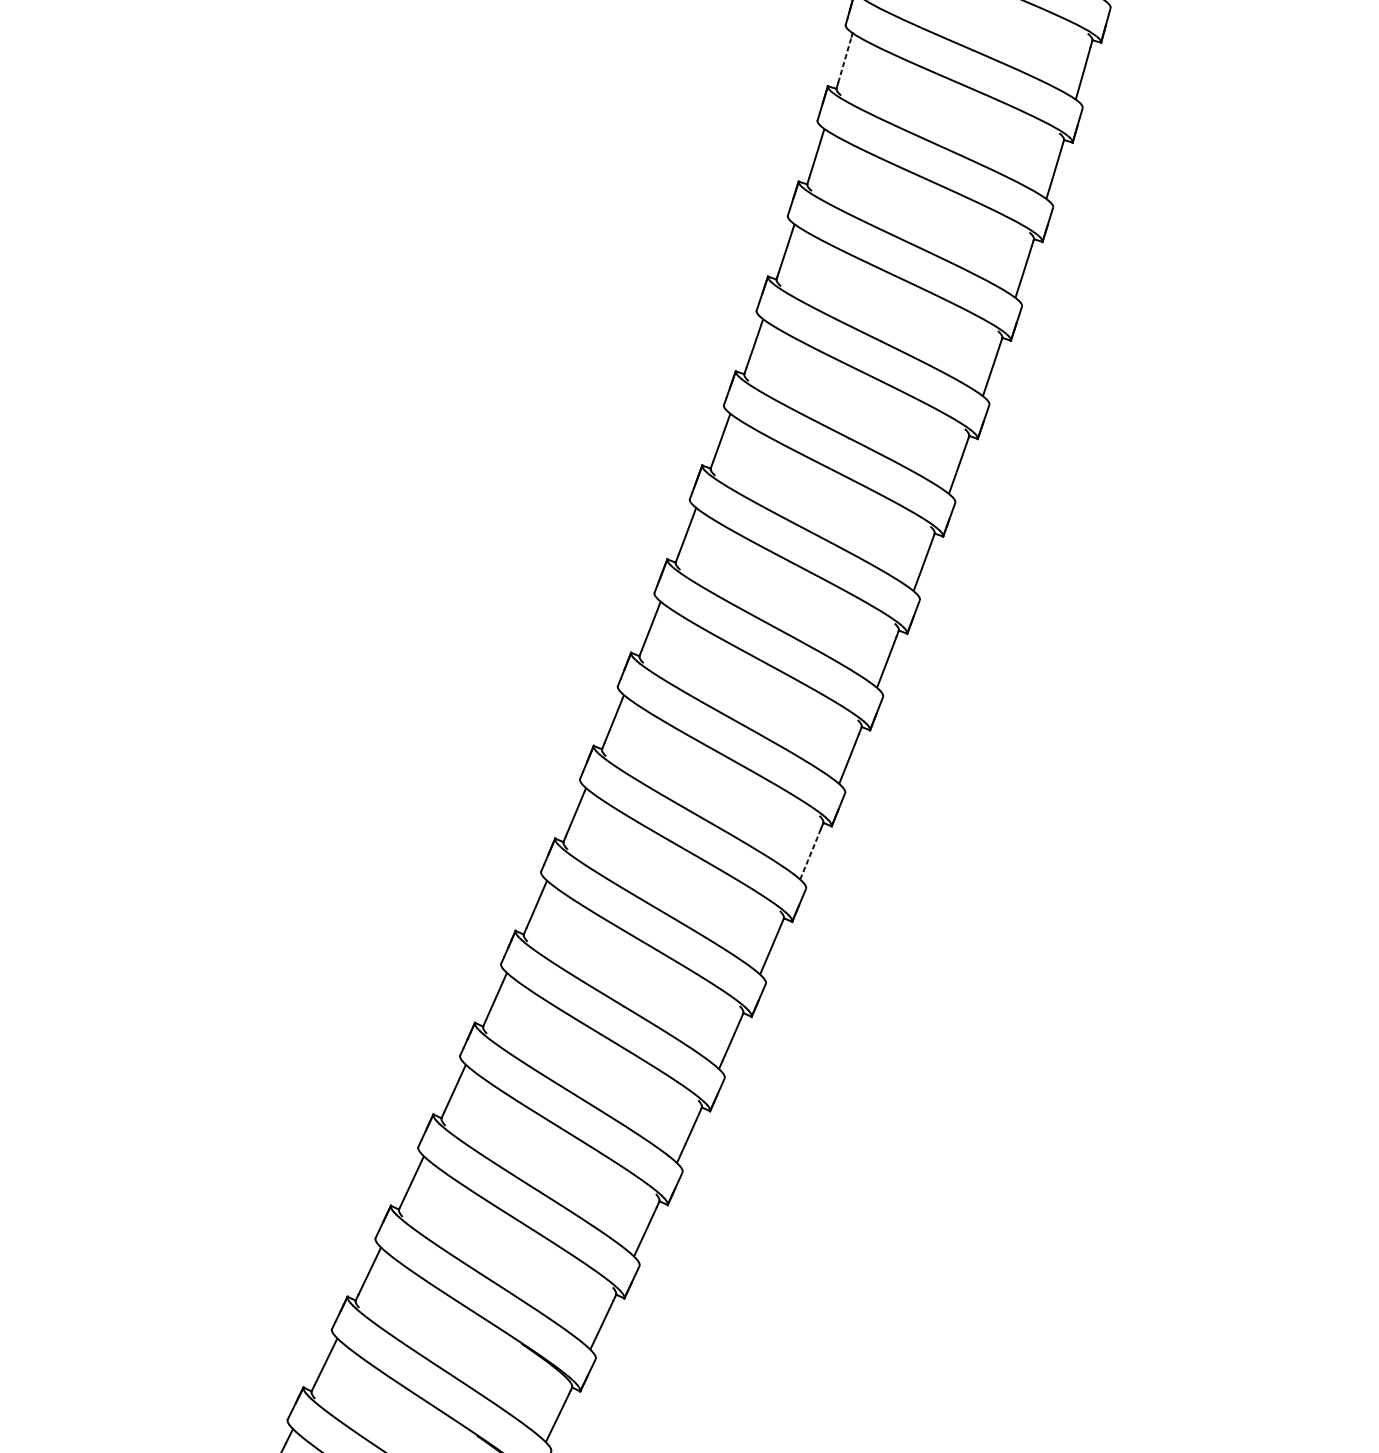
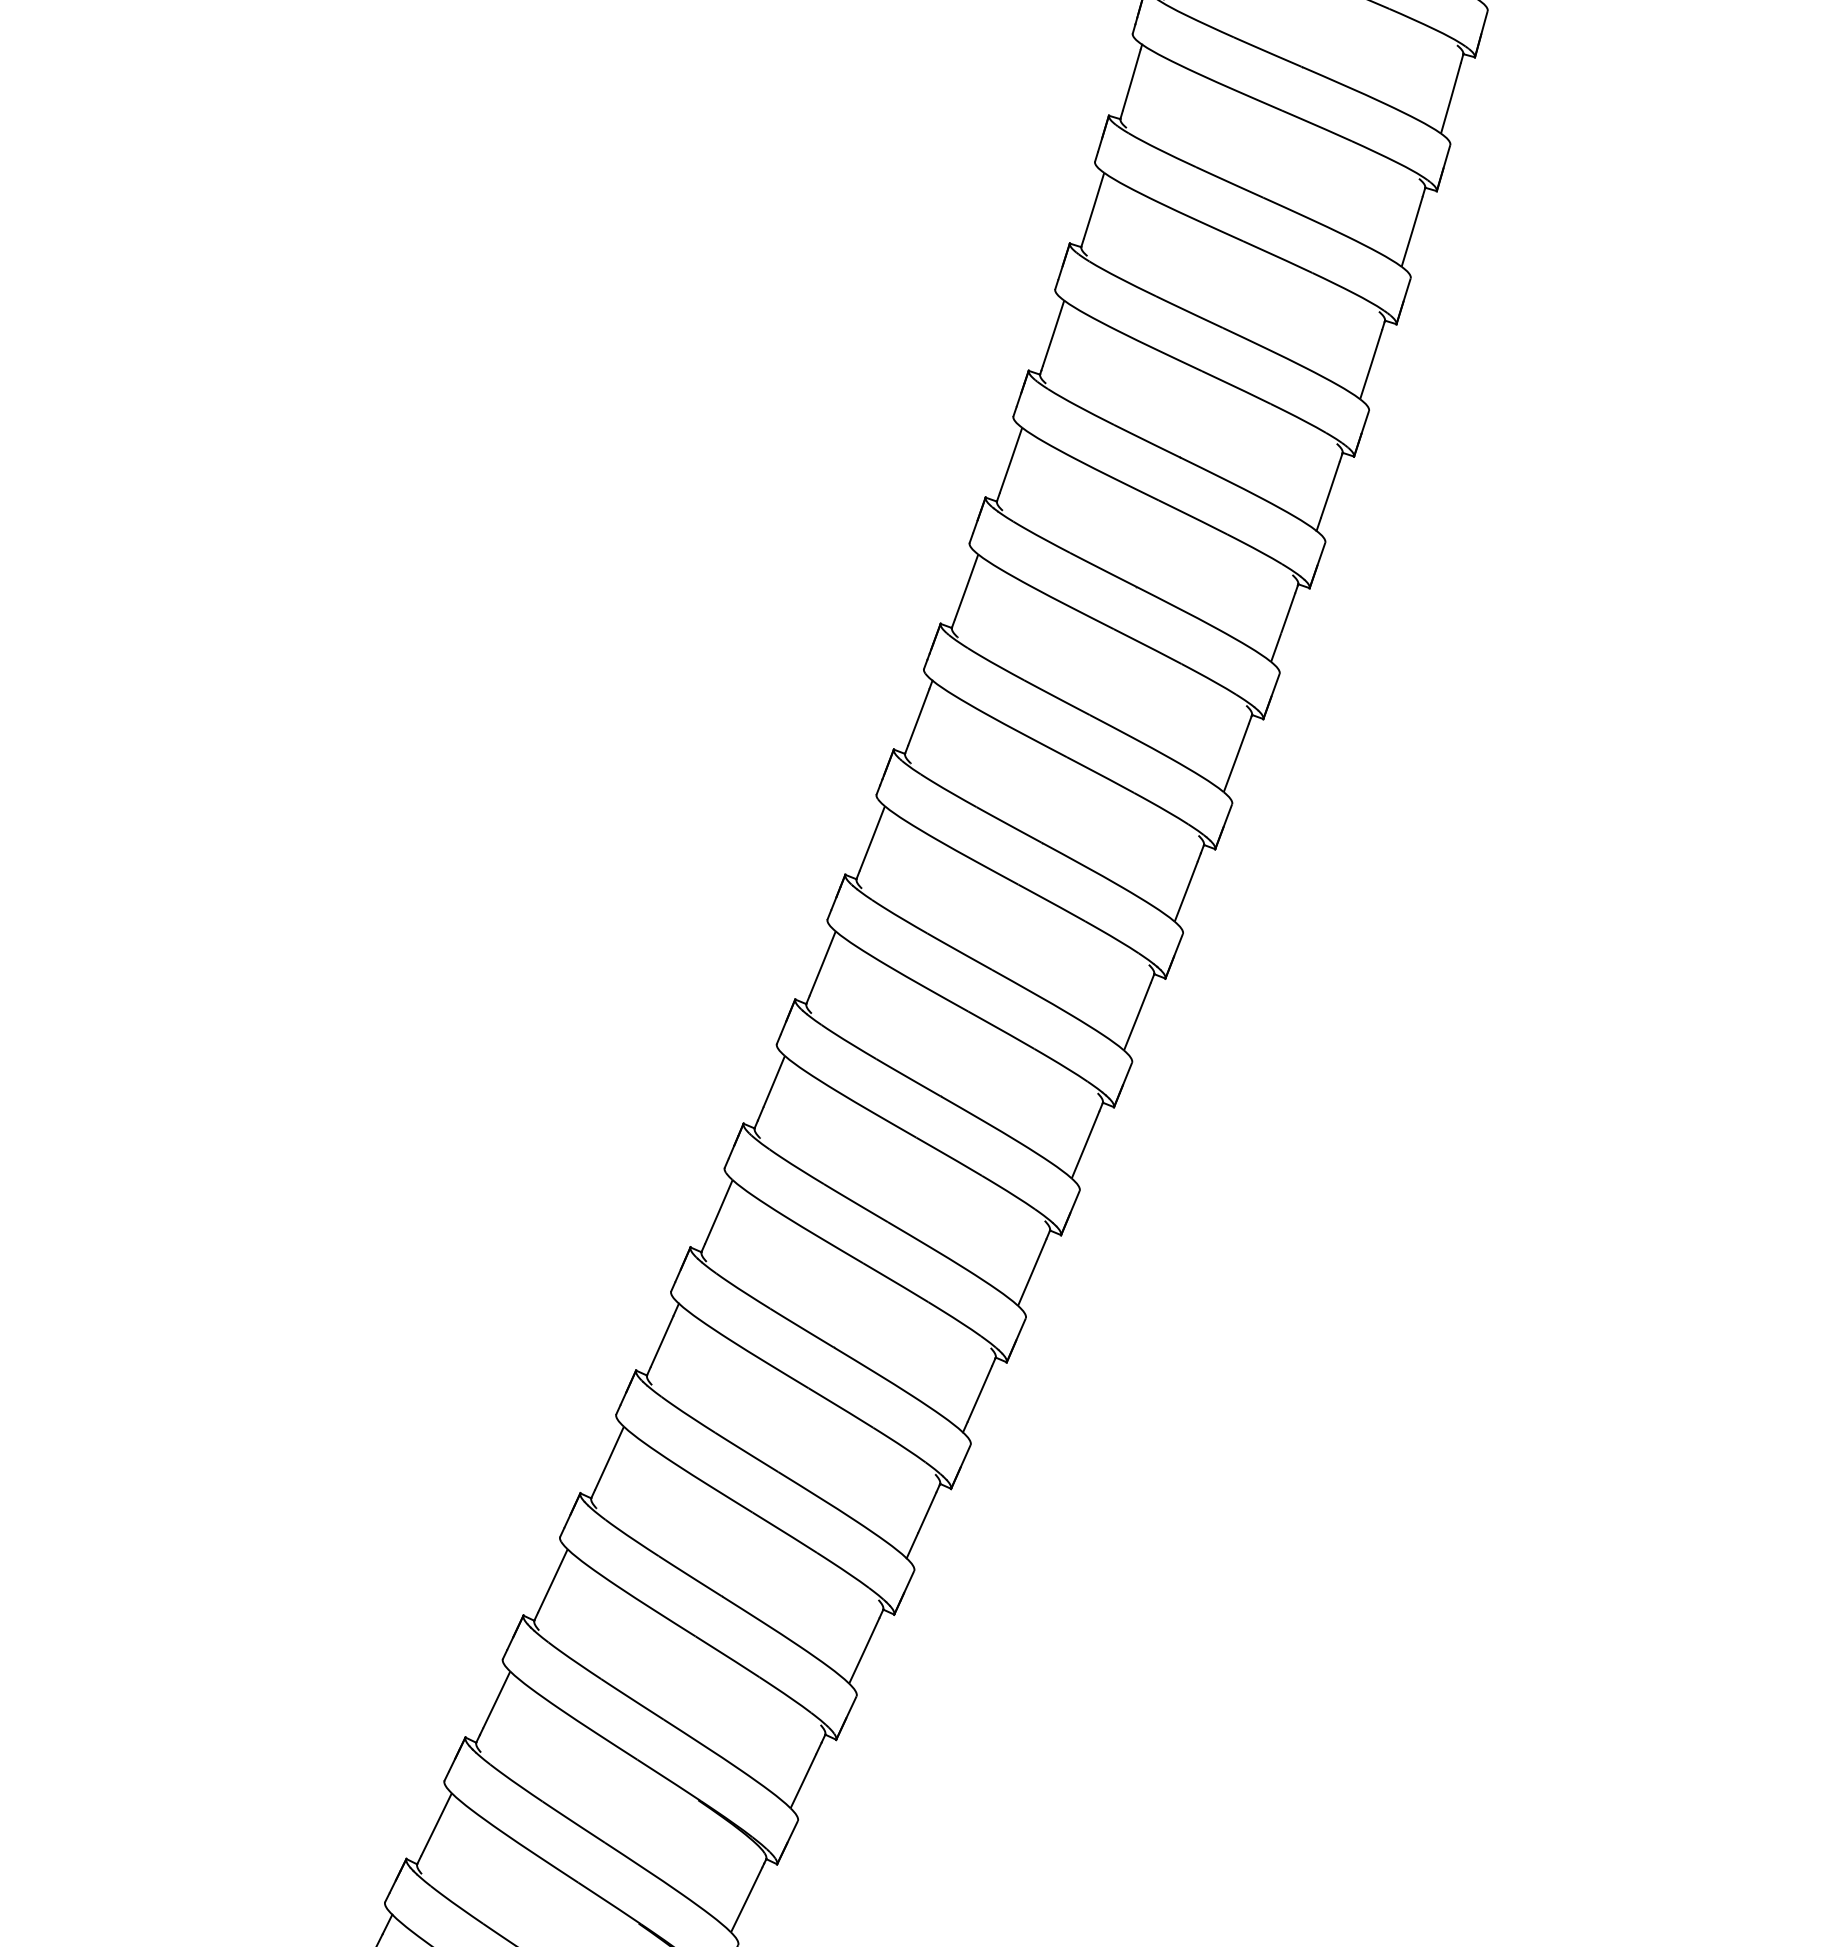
arc: (844, 59) -> (1131, 80), dashed -> solid
arc: (810, 854) -> (1085, 1144), dashed -> solid

